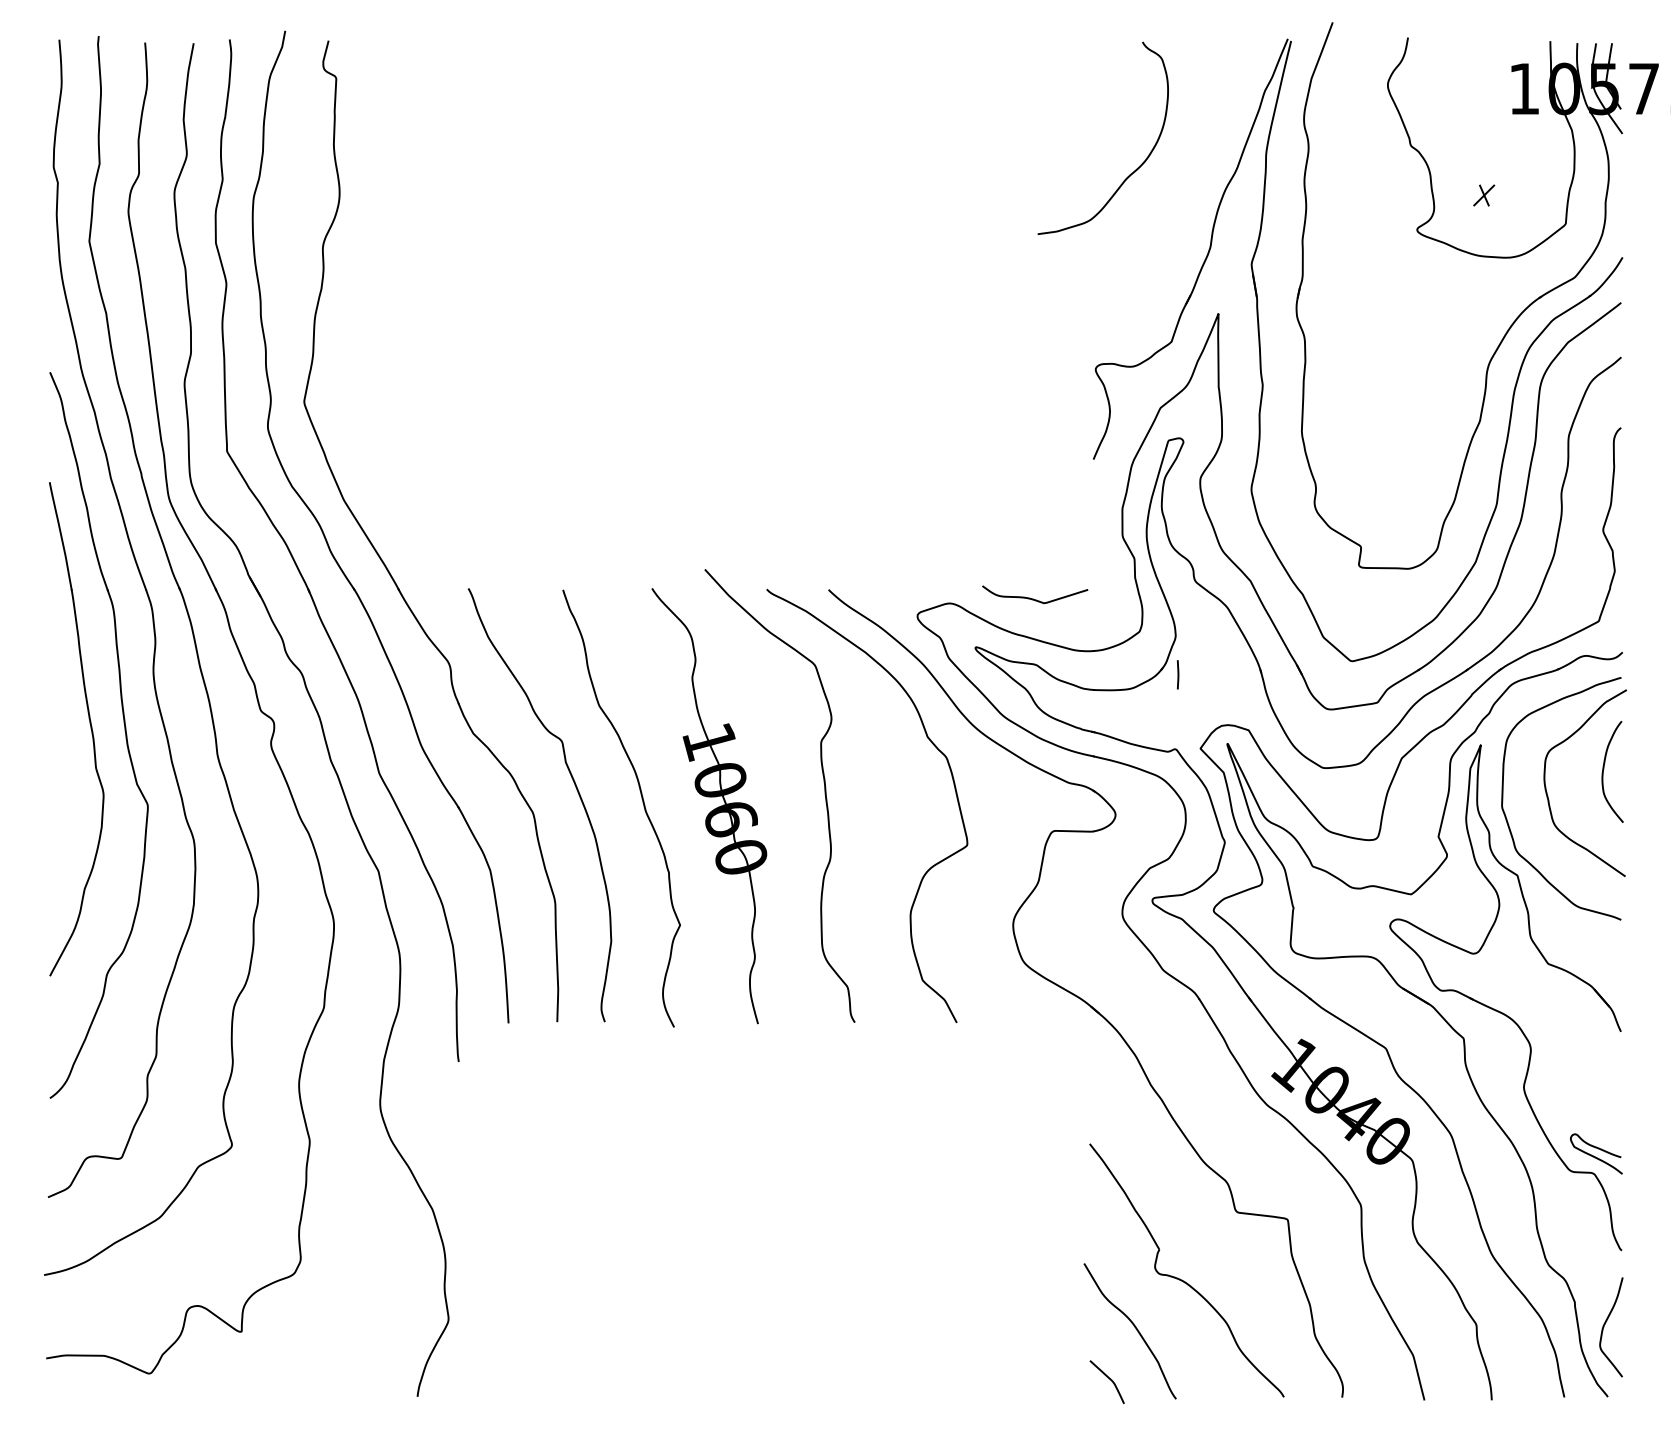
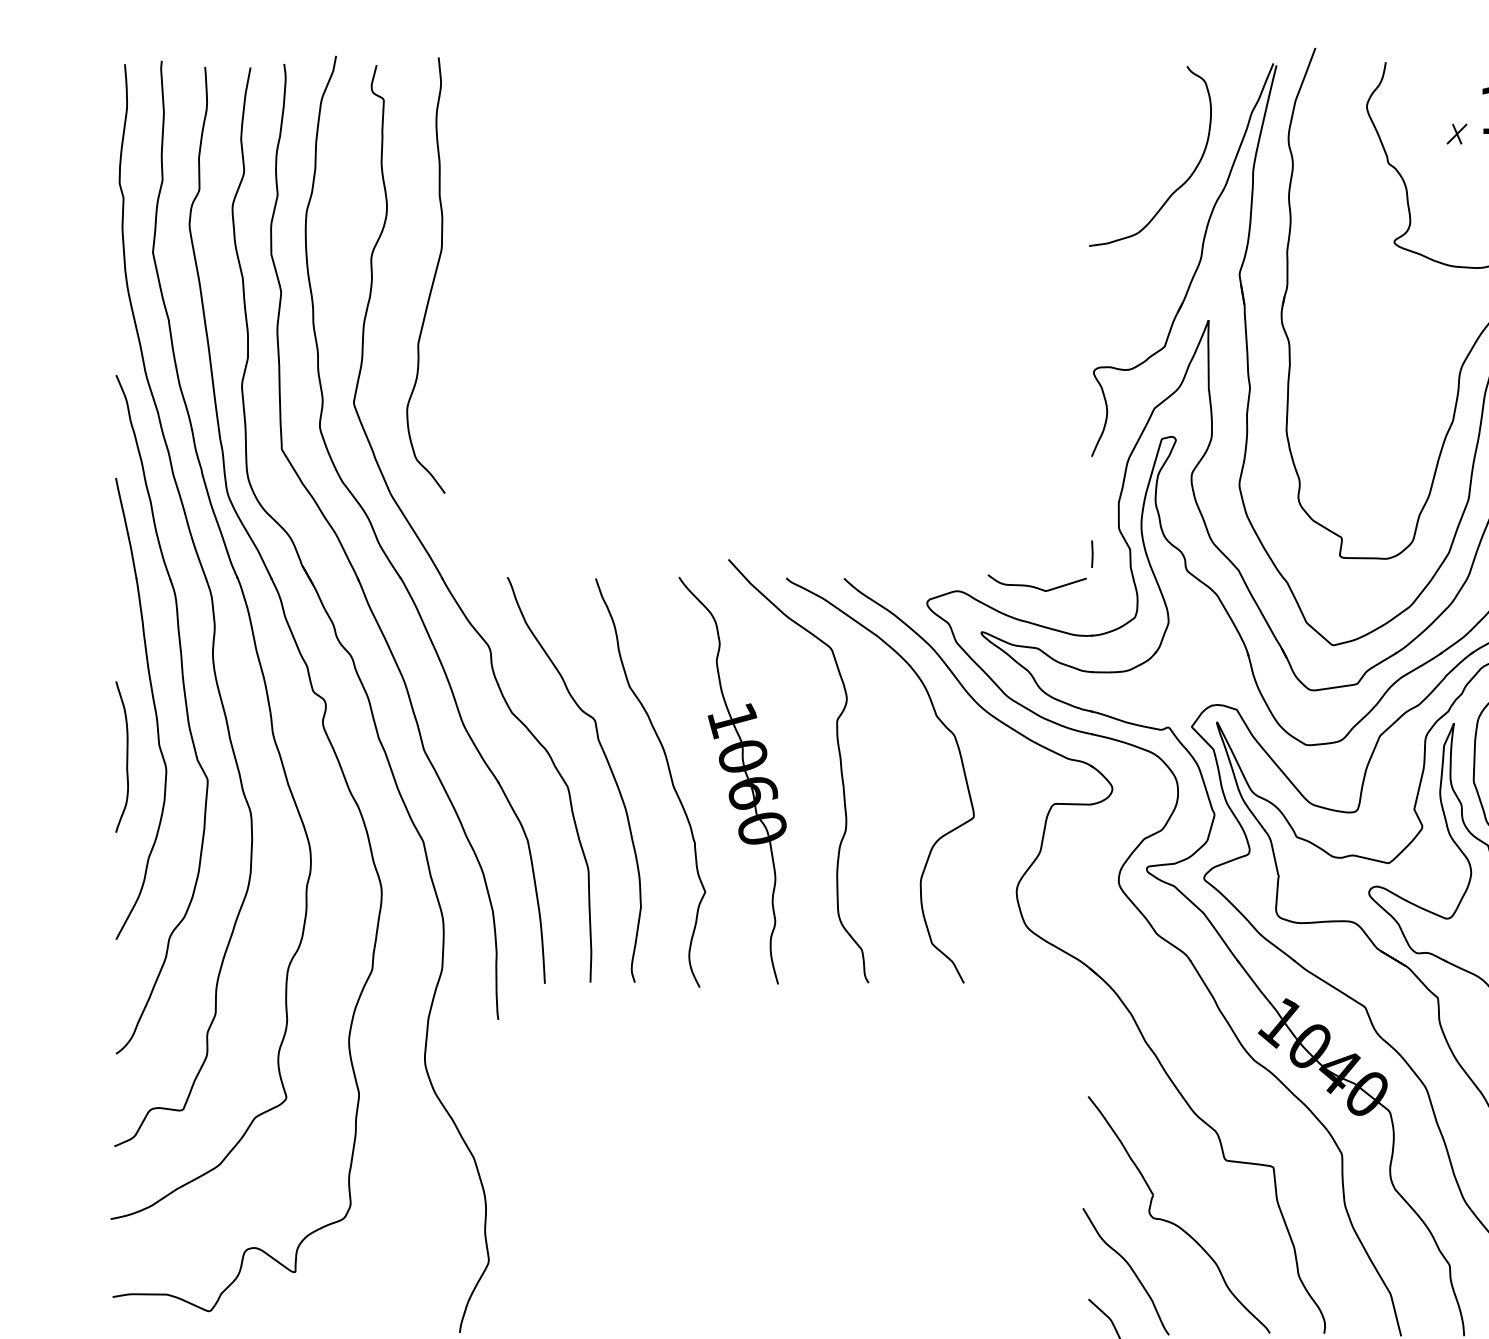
curve: (1130, 173) -> (1175, 189), moved
part: (1484, 195) -> (1457, 134), moved
curve: (389, 266) -> (433, 276), added
line: (1177, 674) -> (1091, 553), moved
curve: (61, 780) -> (126, 756), added

